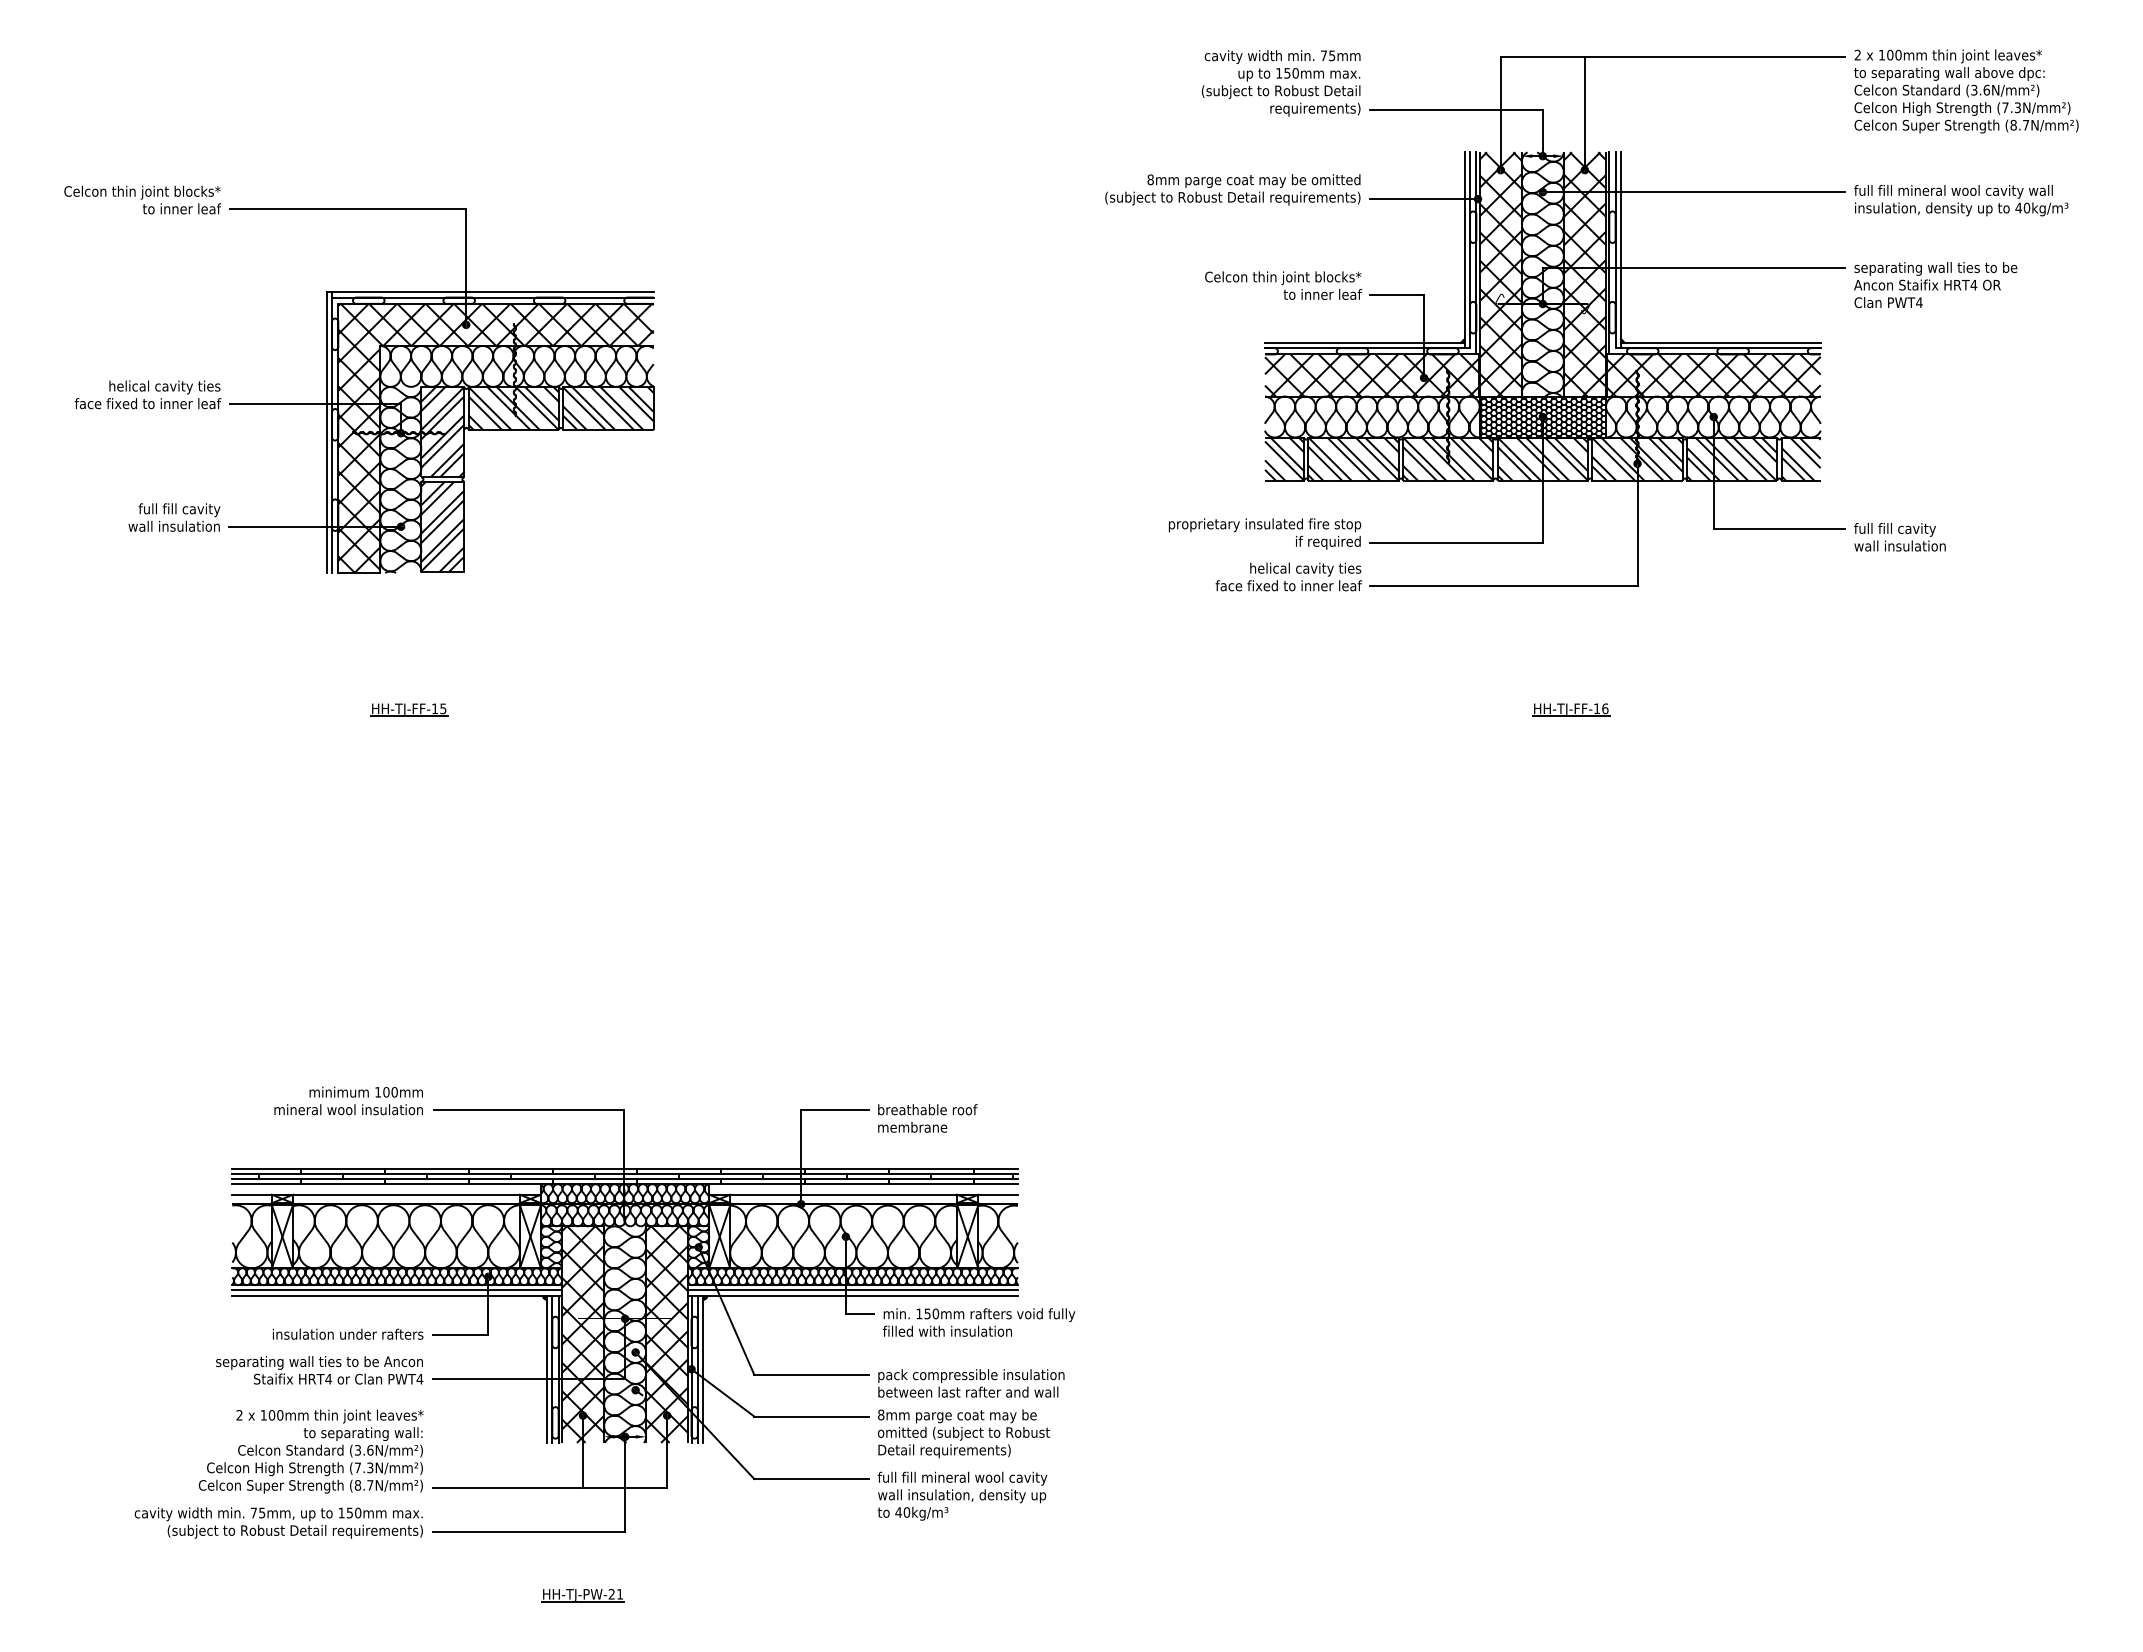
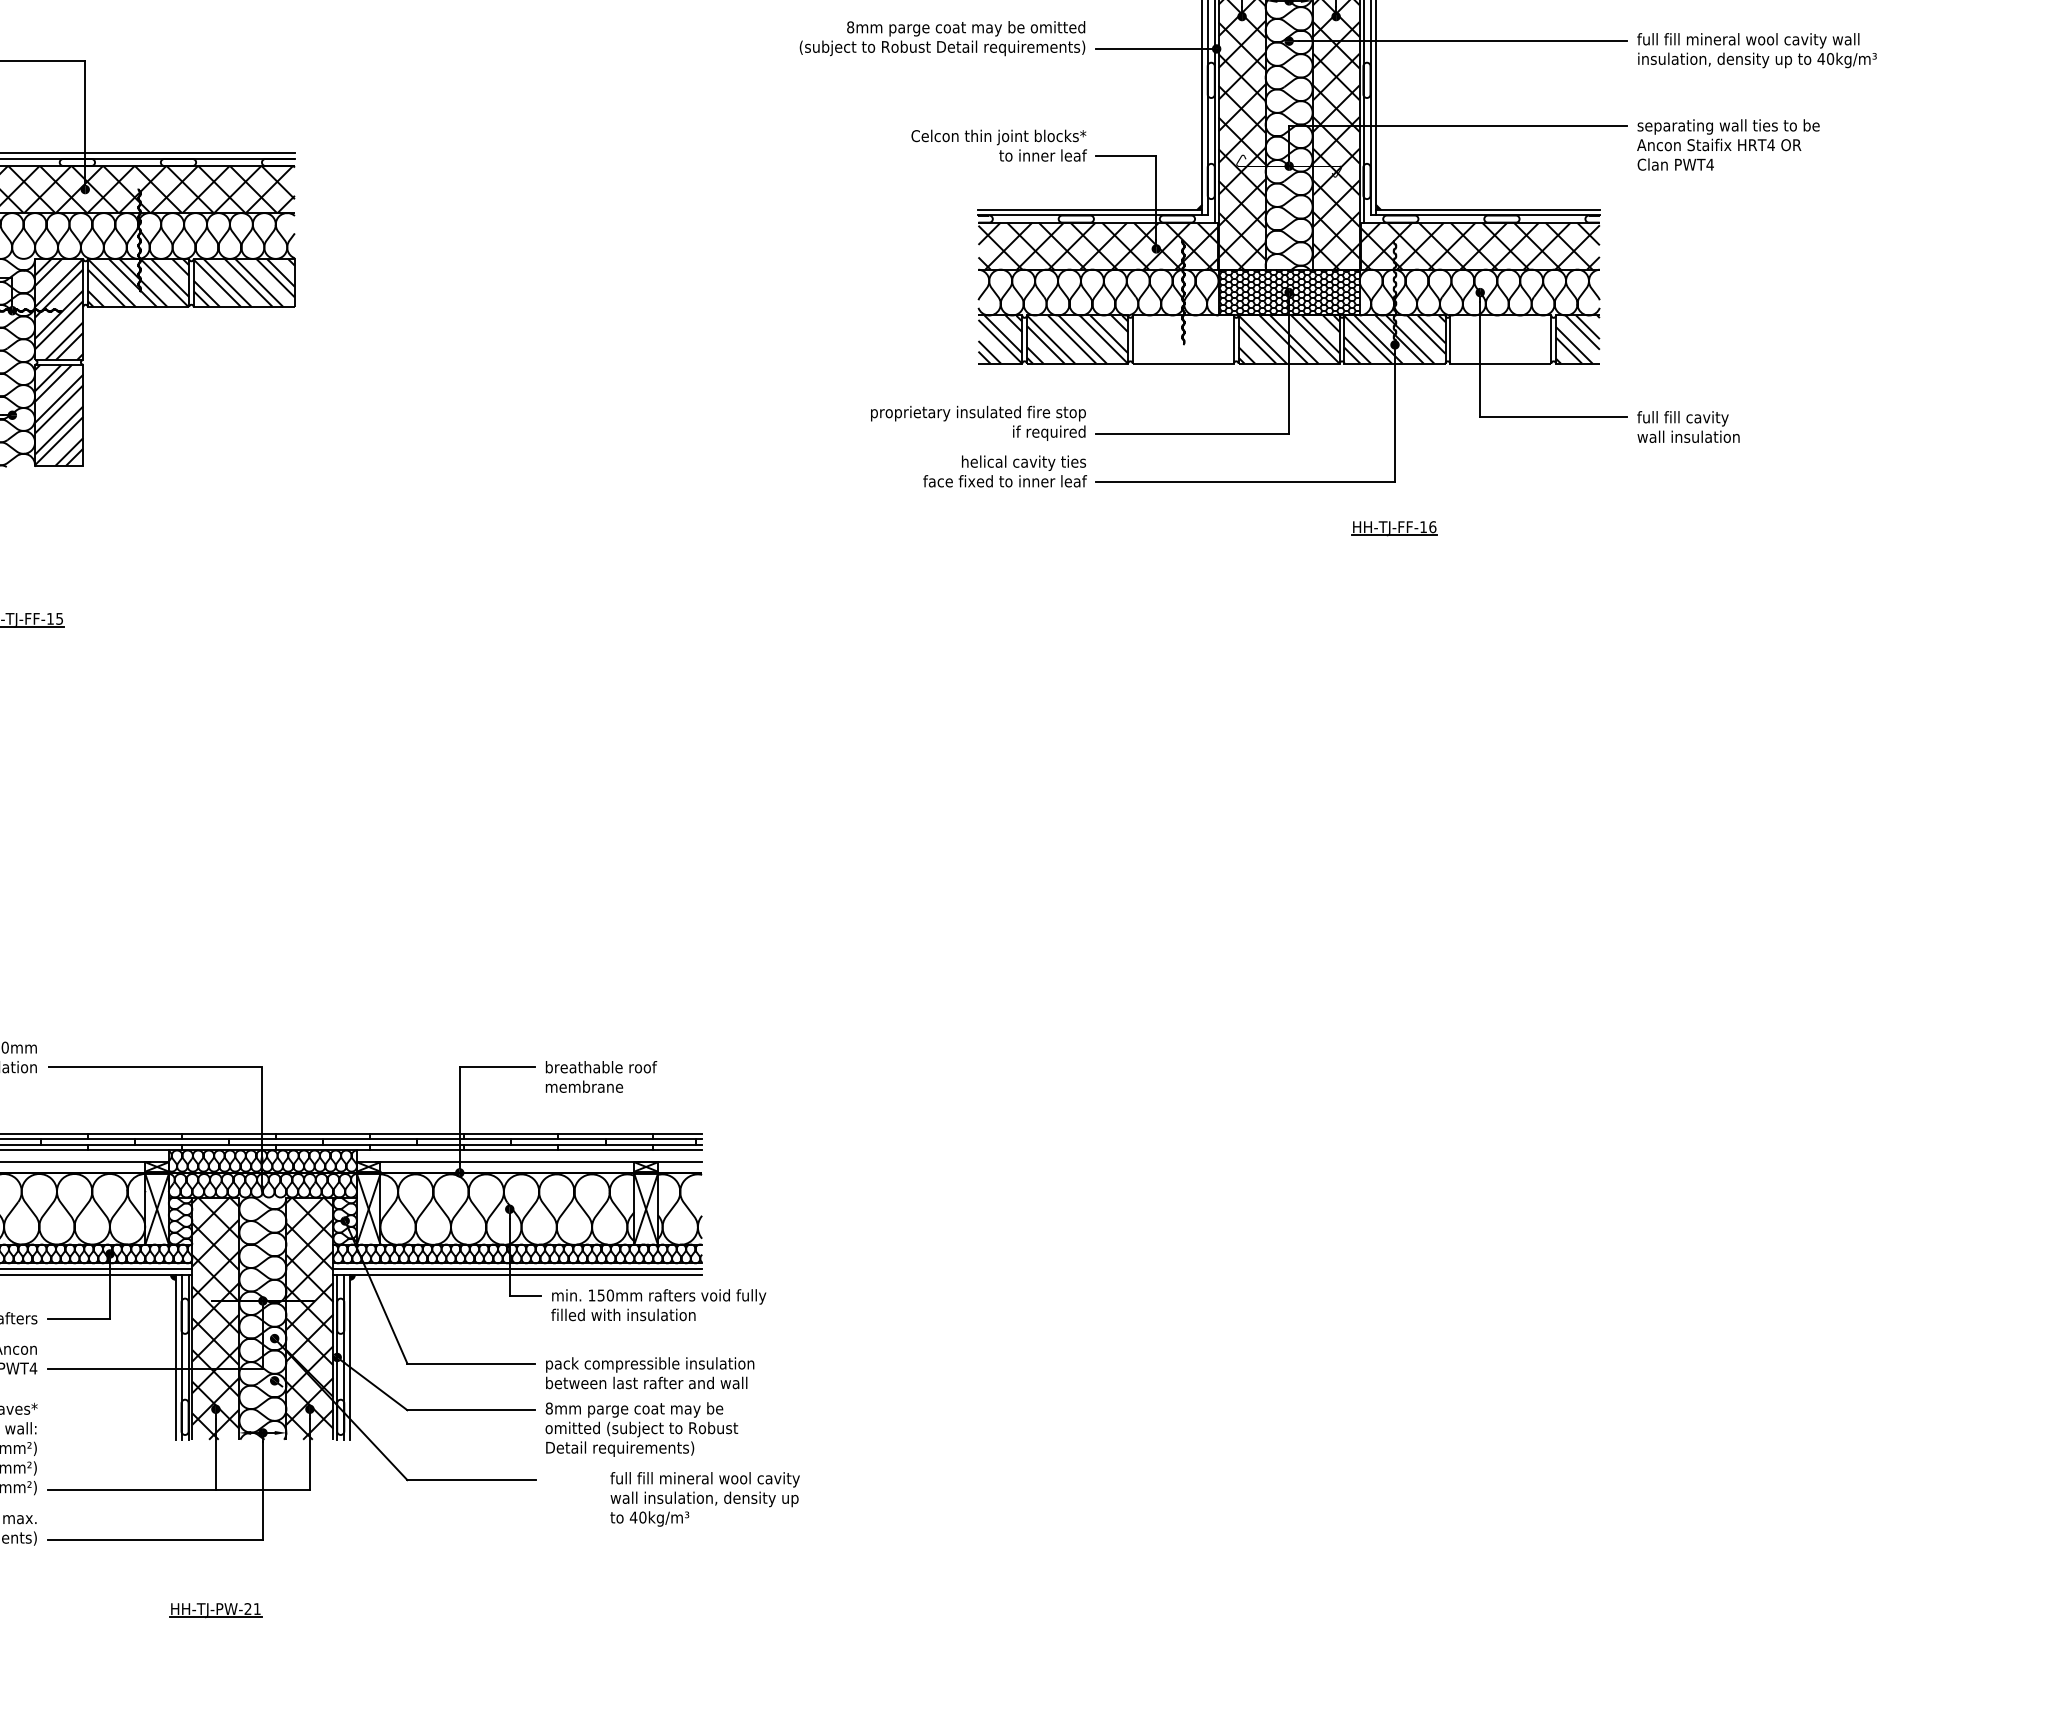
hatch: (1448, 458) -> (1183, 338), removed
hatch: (1731, 458) -> (1500, 338), removed
part: (1571, 709) -> (1394, 527), moved
text: (962, 1495) -> (705, 1498), moved

